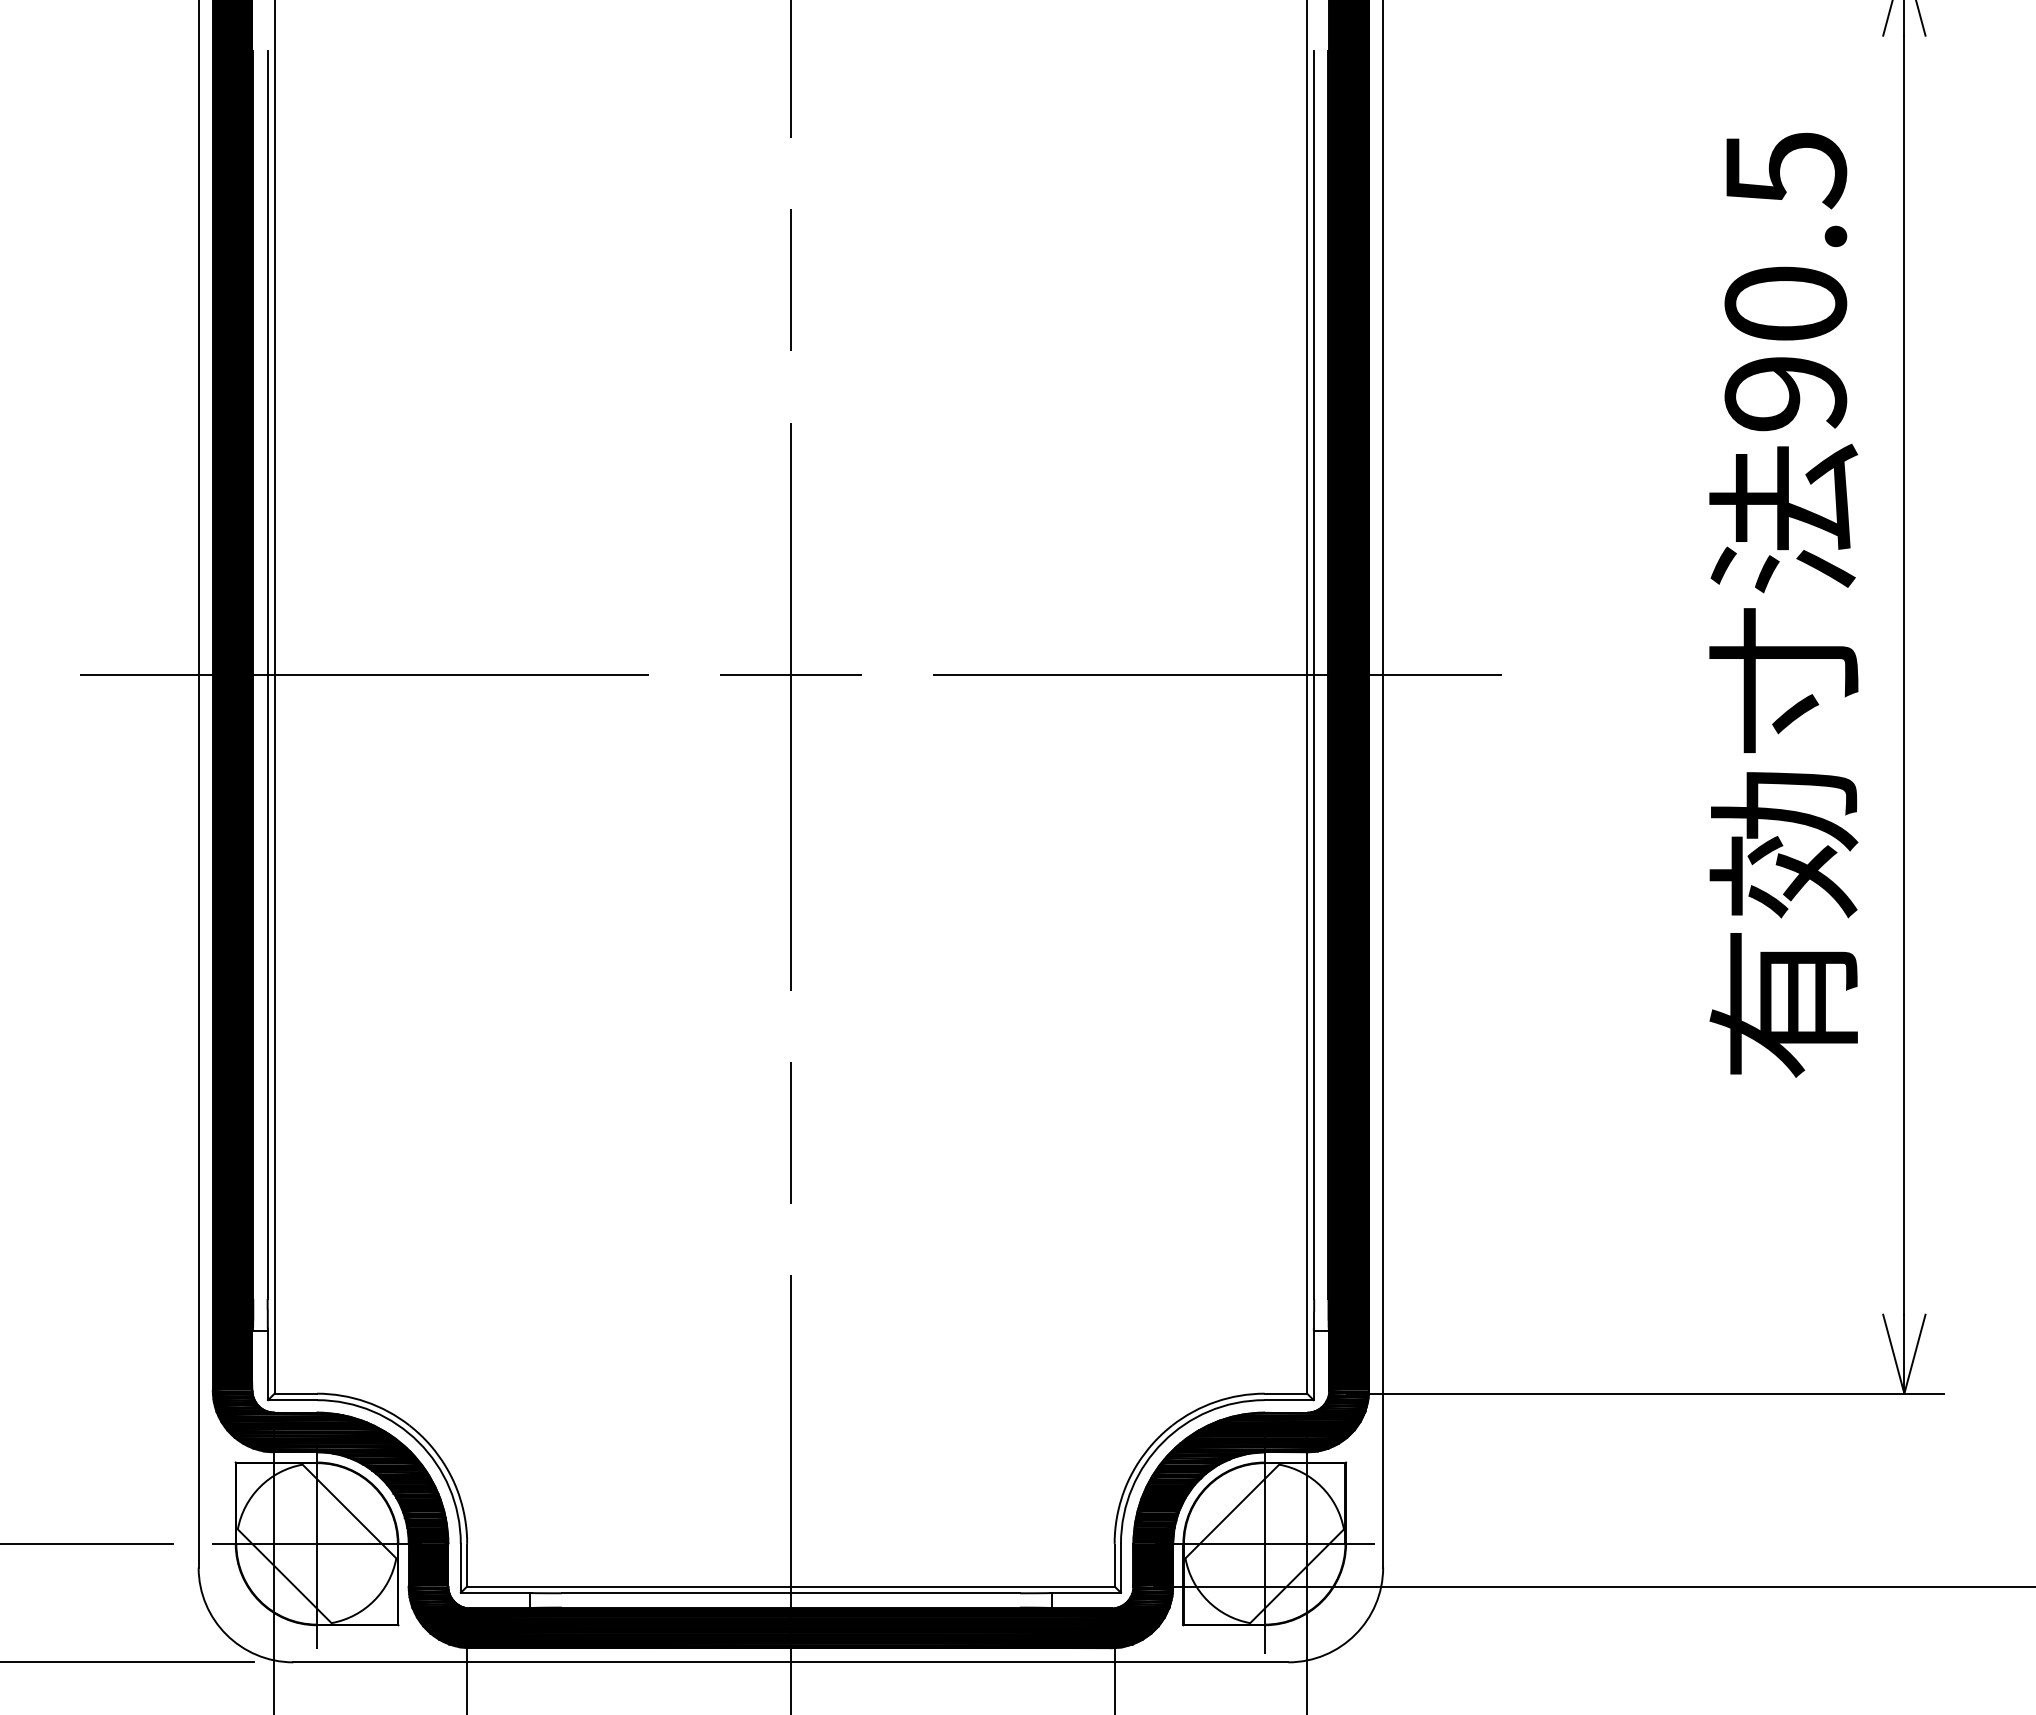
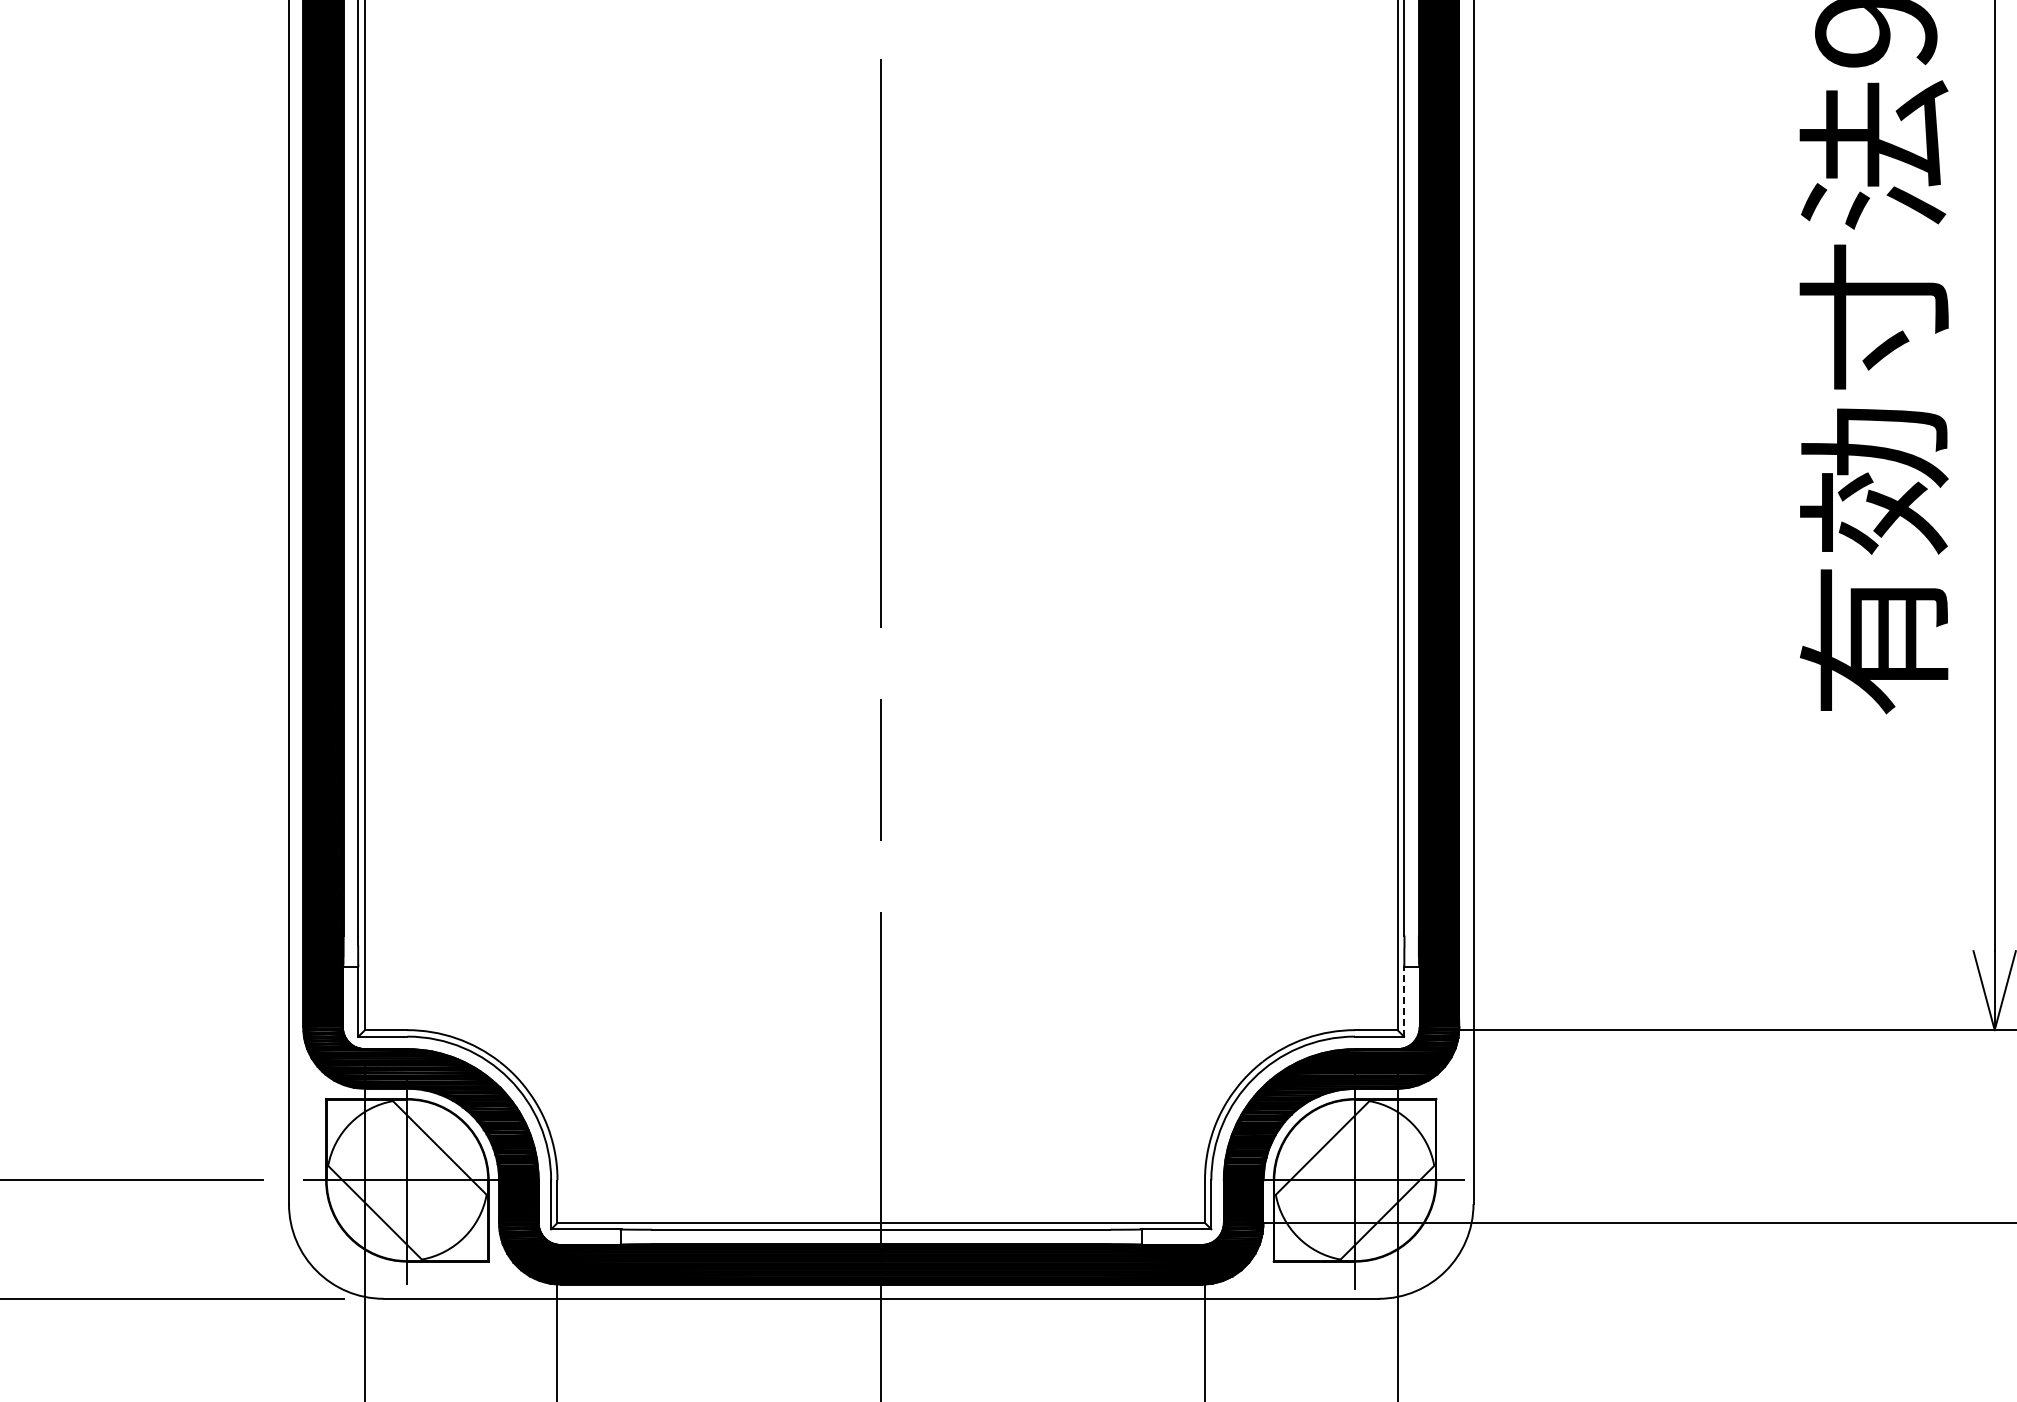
line: (790, 675) -> (880, 311), removed
line: (1313, 1365) -> (1403, 1001), solid -> dashed

